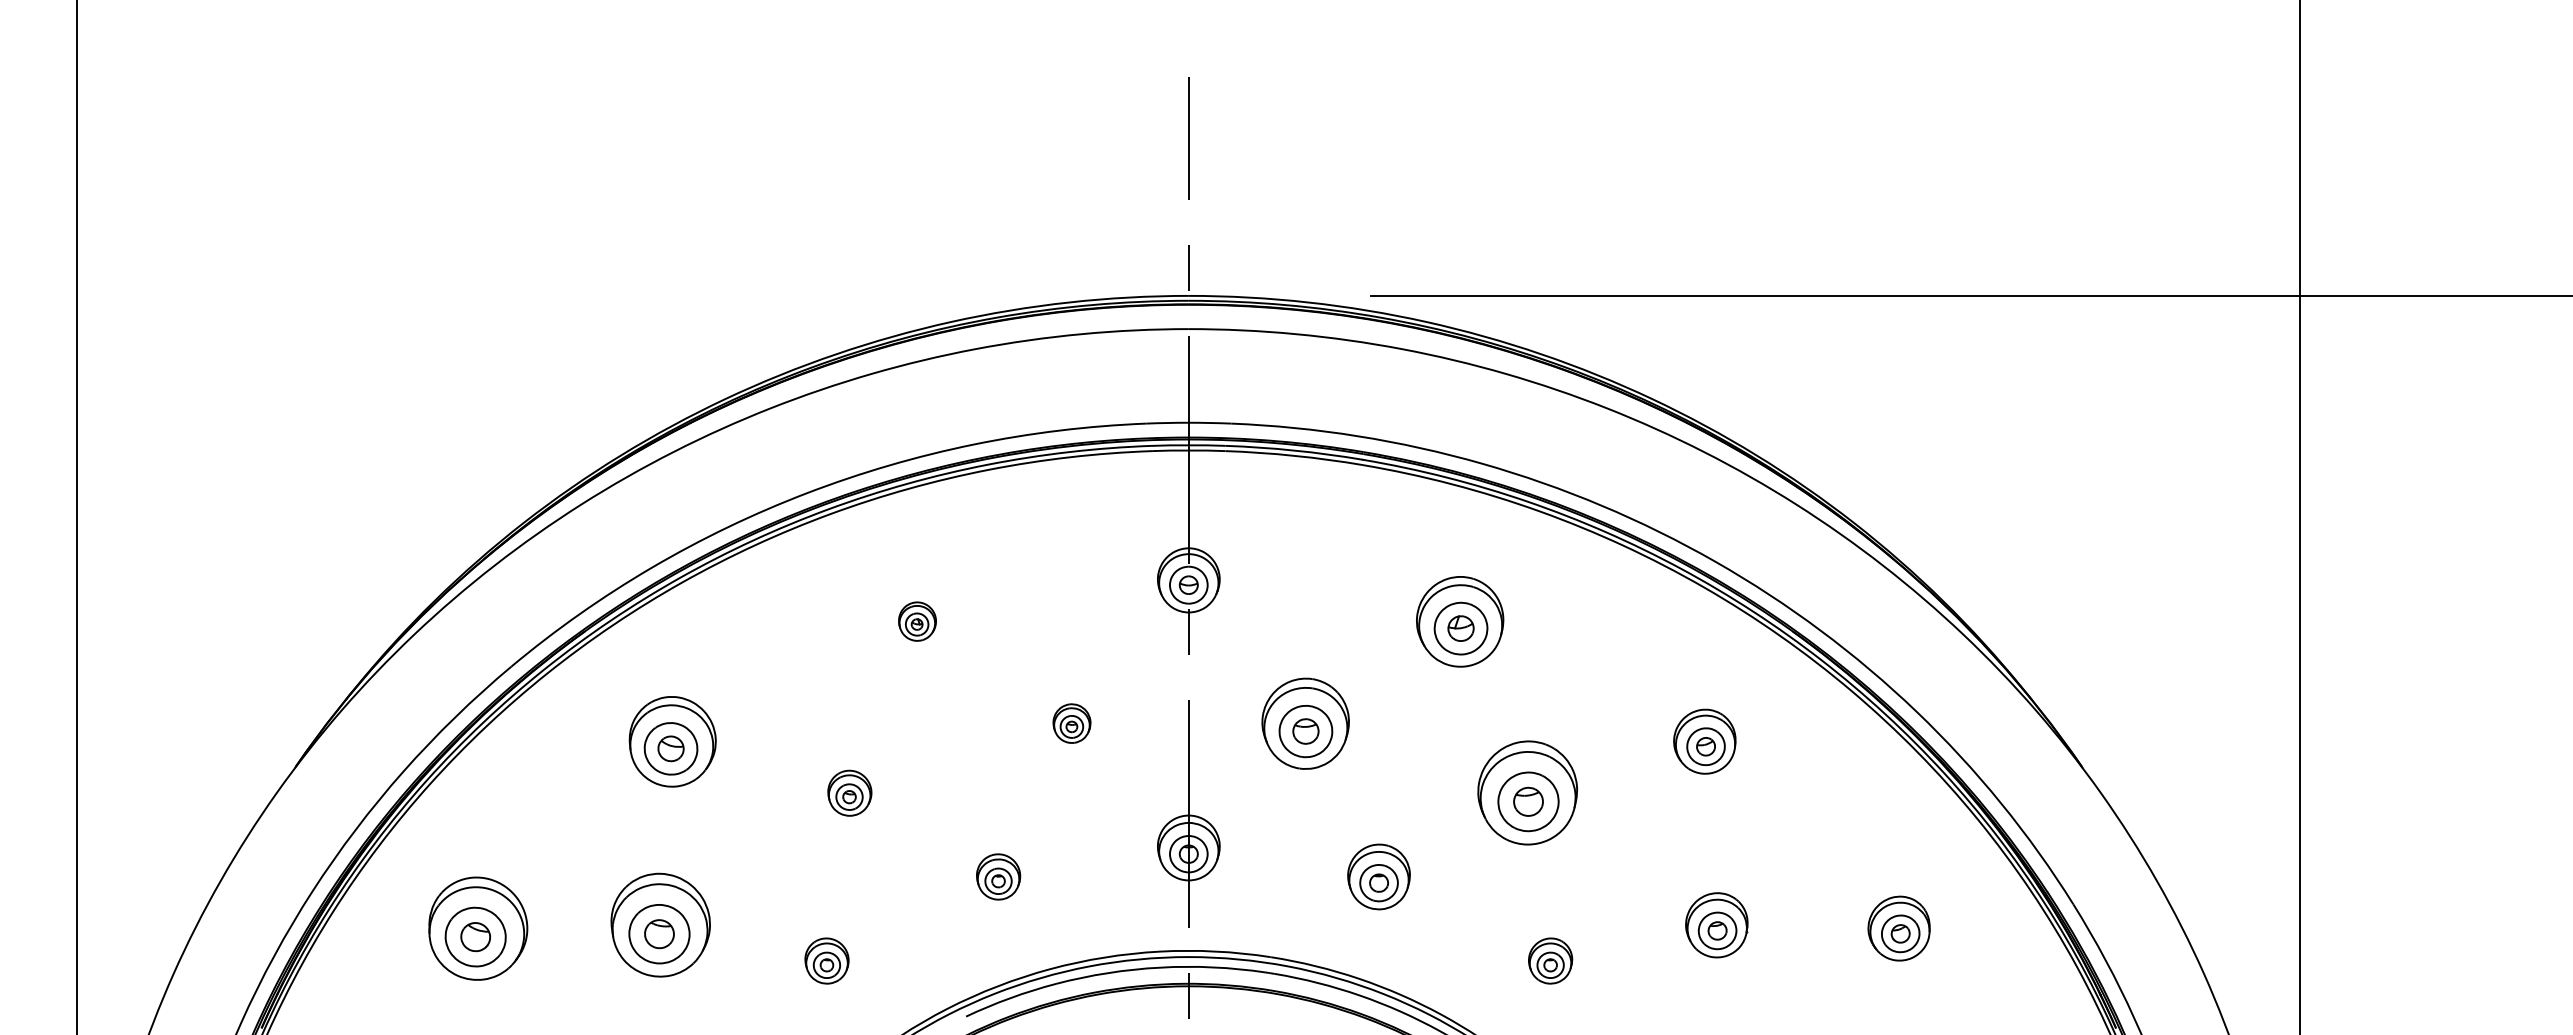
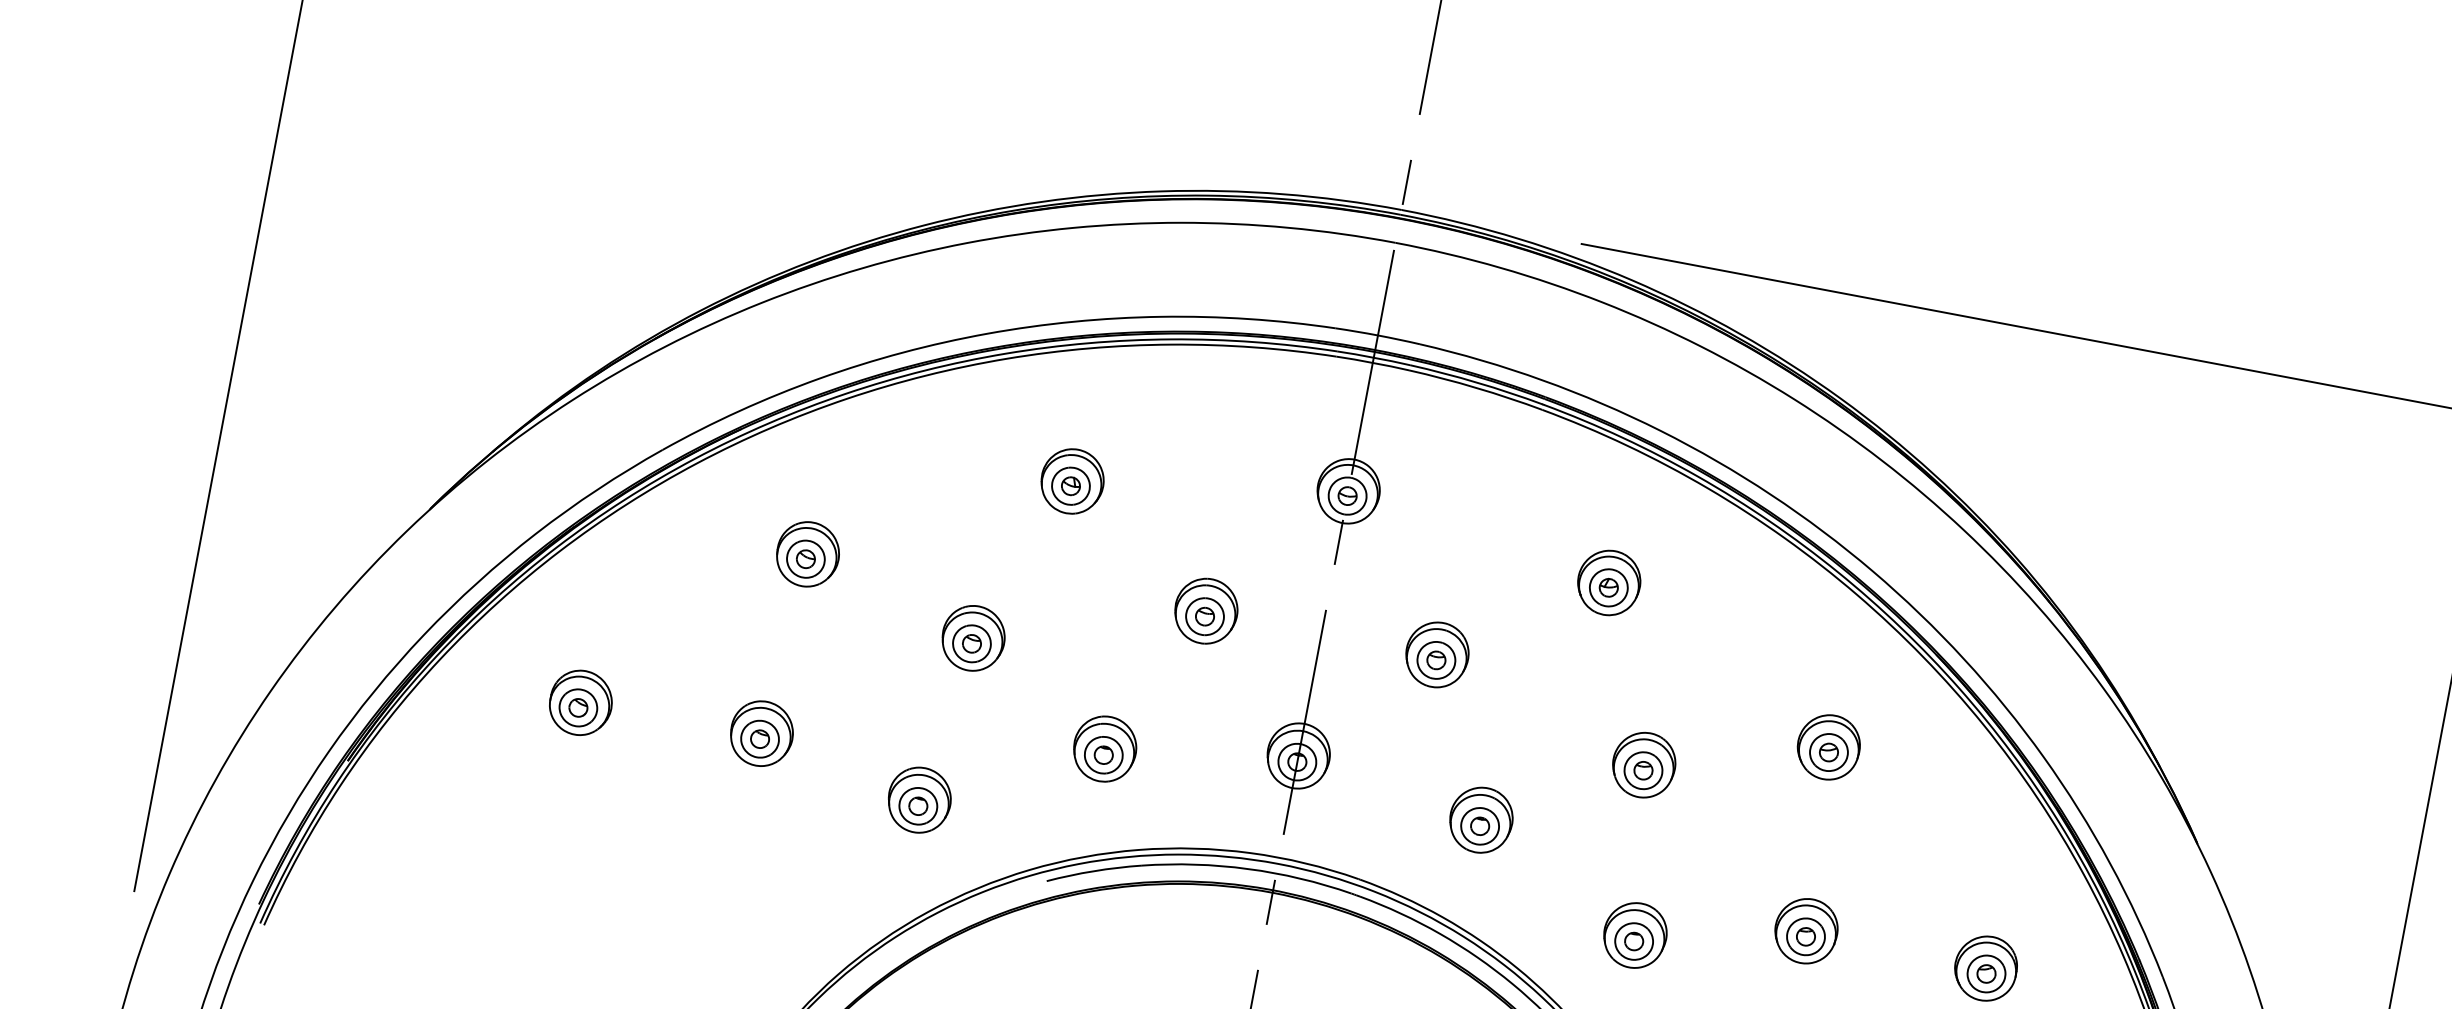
part: (917, 621) -> (1072, 481), size x1.67
part: (1459, 621) -> (1608, 582), size x0.71
part: (1071, 723) -> (1205, 610), size x1.67
part: (1305, 723) -> (1437, 654), size x0.71
part: (672, 741) -> (807, 554), size x0.71
part: (849, 793) -> (973, 638), size x1.43
part: (1527, 793) -> (1643, 765), size x0.62
part: (998, 876) -> (1104, 748), size x1.43
part: (660, 925) -> (761, 733), size x0.62
part: (478, 928) -> (580, 702), size x0.62
part: (826, 960) -> (919, 799), size x1.43
part: (1550, 960) -> (1635, 934), size x1.43

